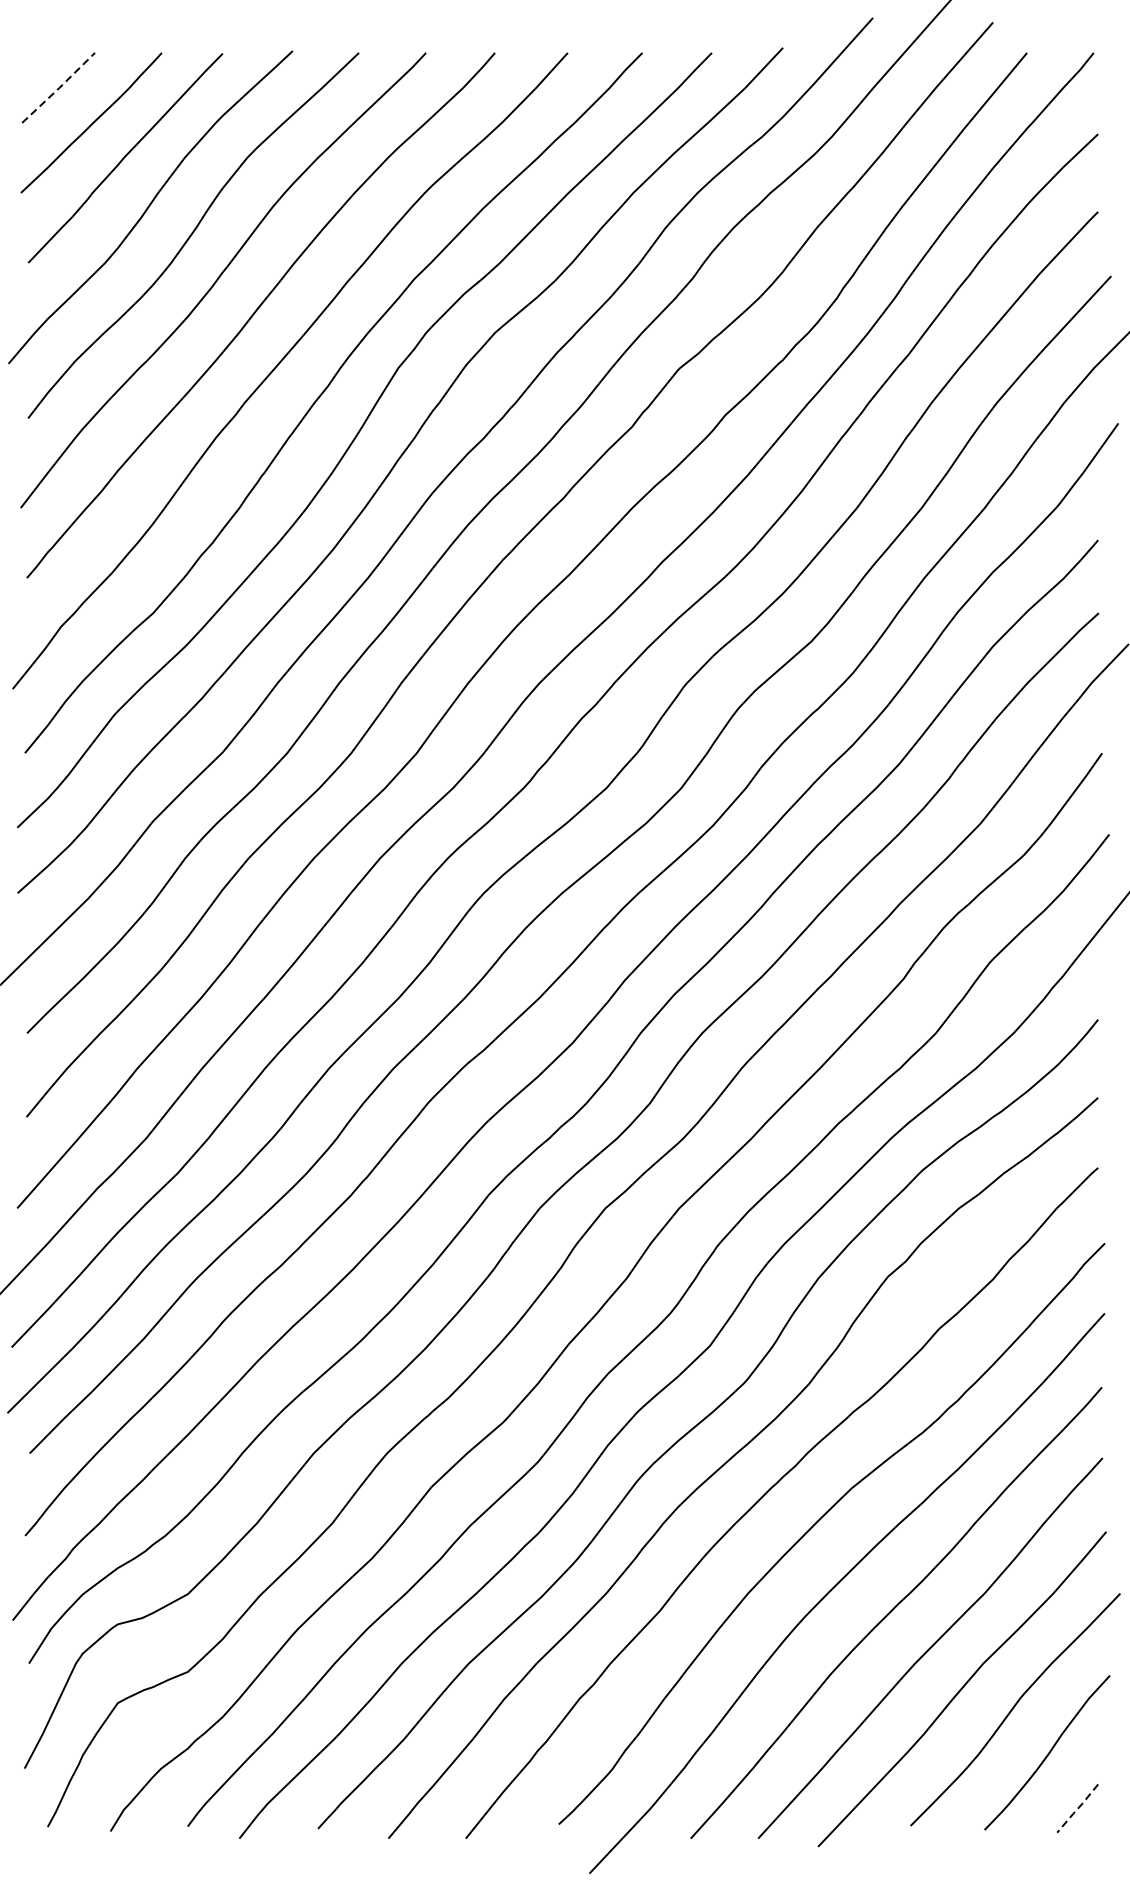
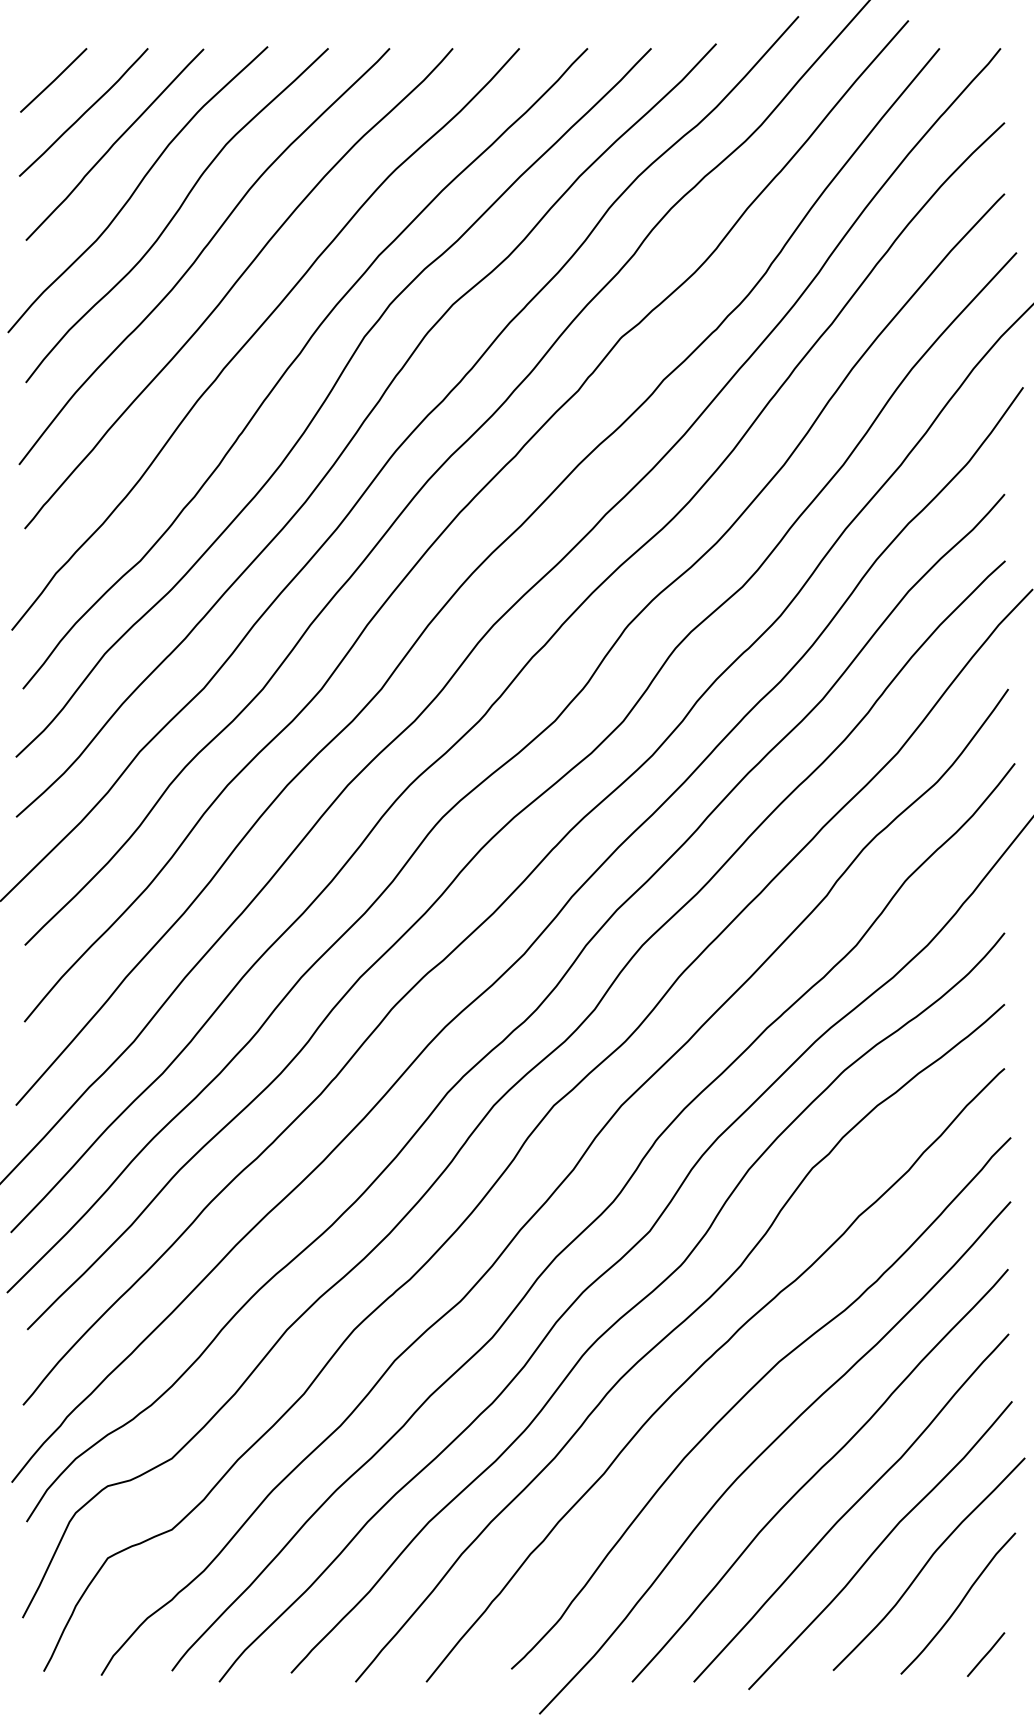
line: (59, 88) -> (54, 80), dashed -> solid
line: (1077, 1809) -> (985, 1655), dashed -> solid

